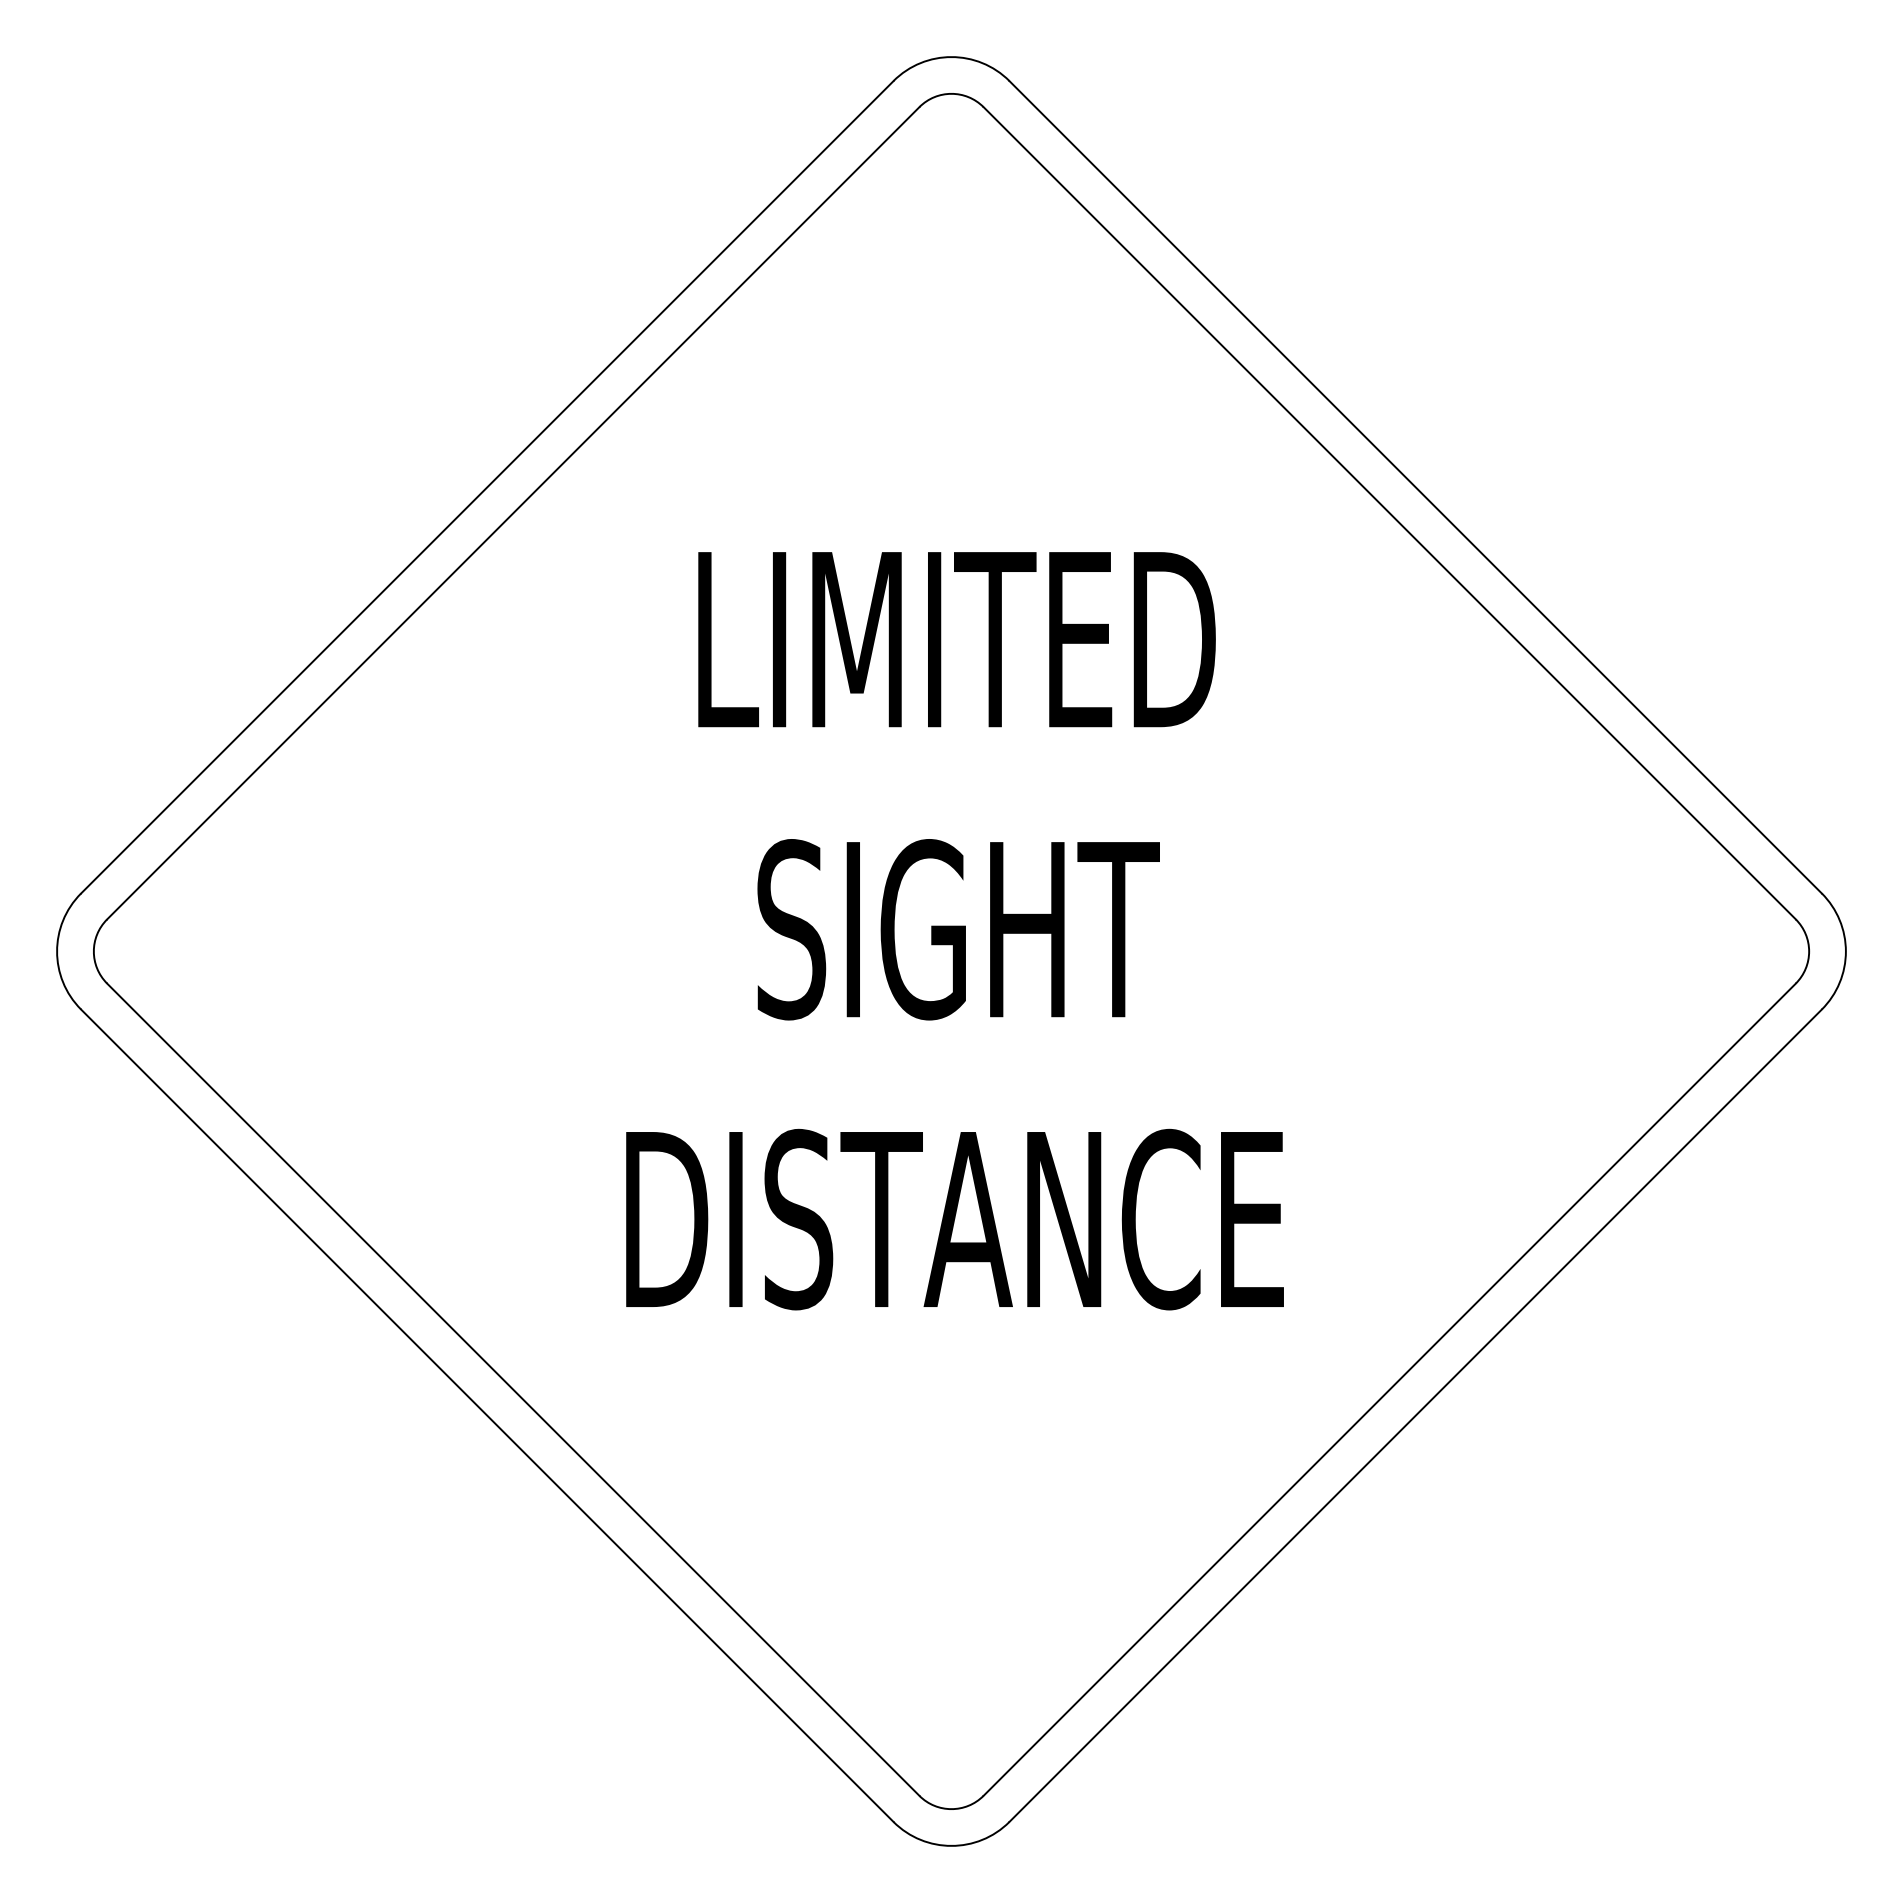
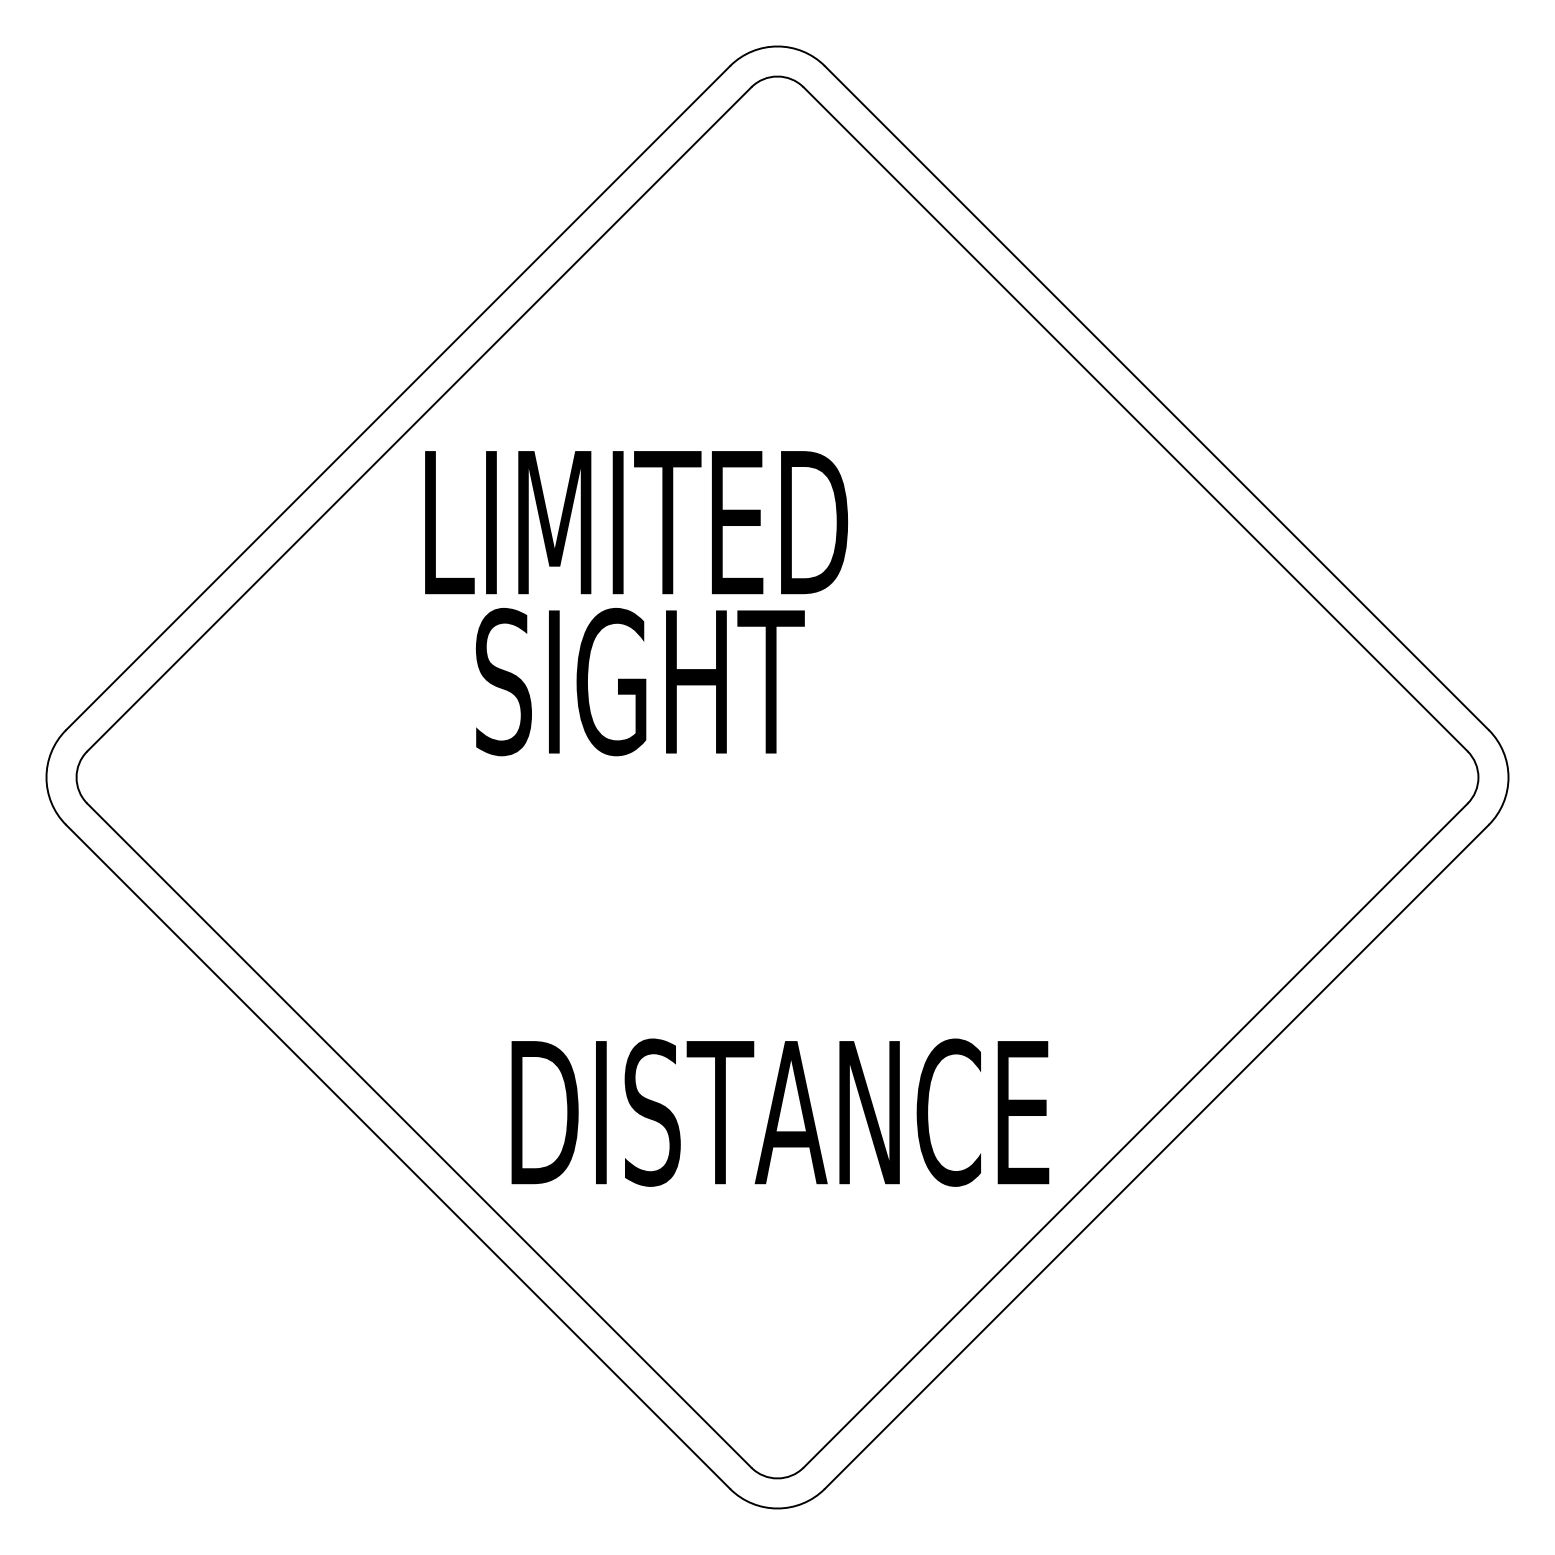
text: (956, 639) -> (636, 522), moved
text: (958, 929) -> (640, 681), moved
text: (954, 1219) -> (779, 1112), moved

